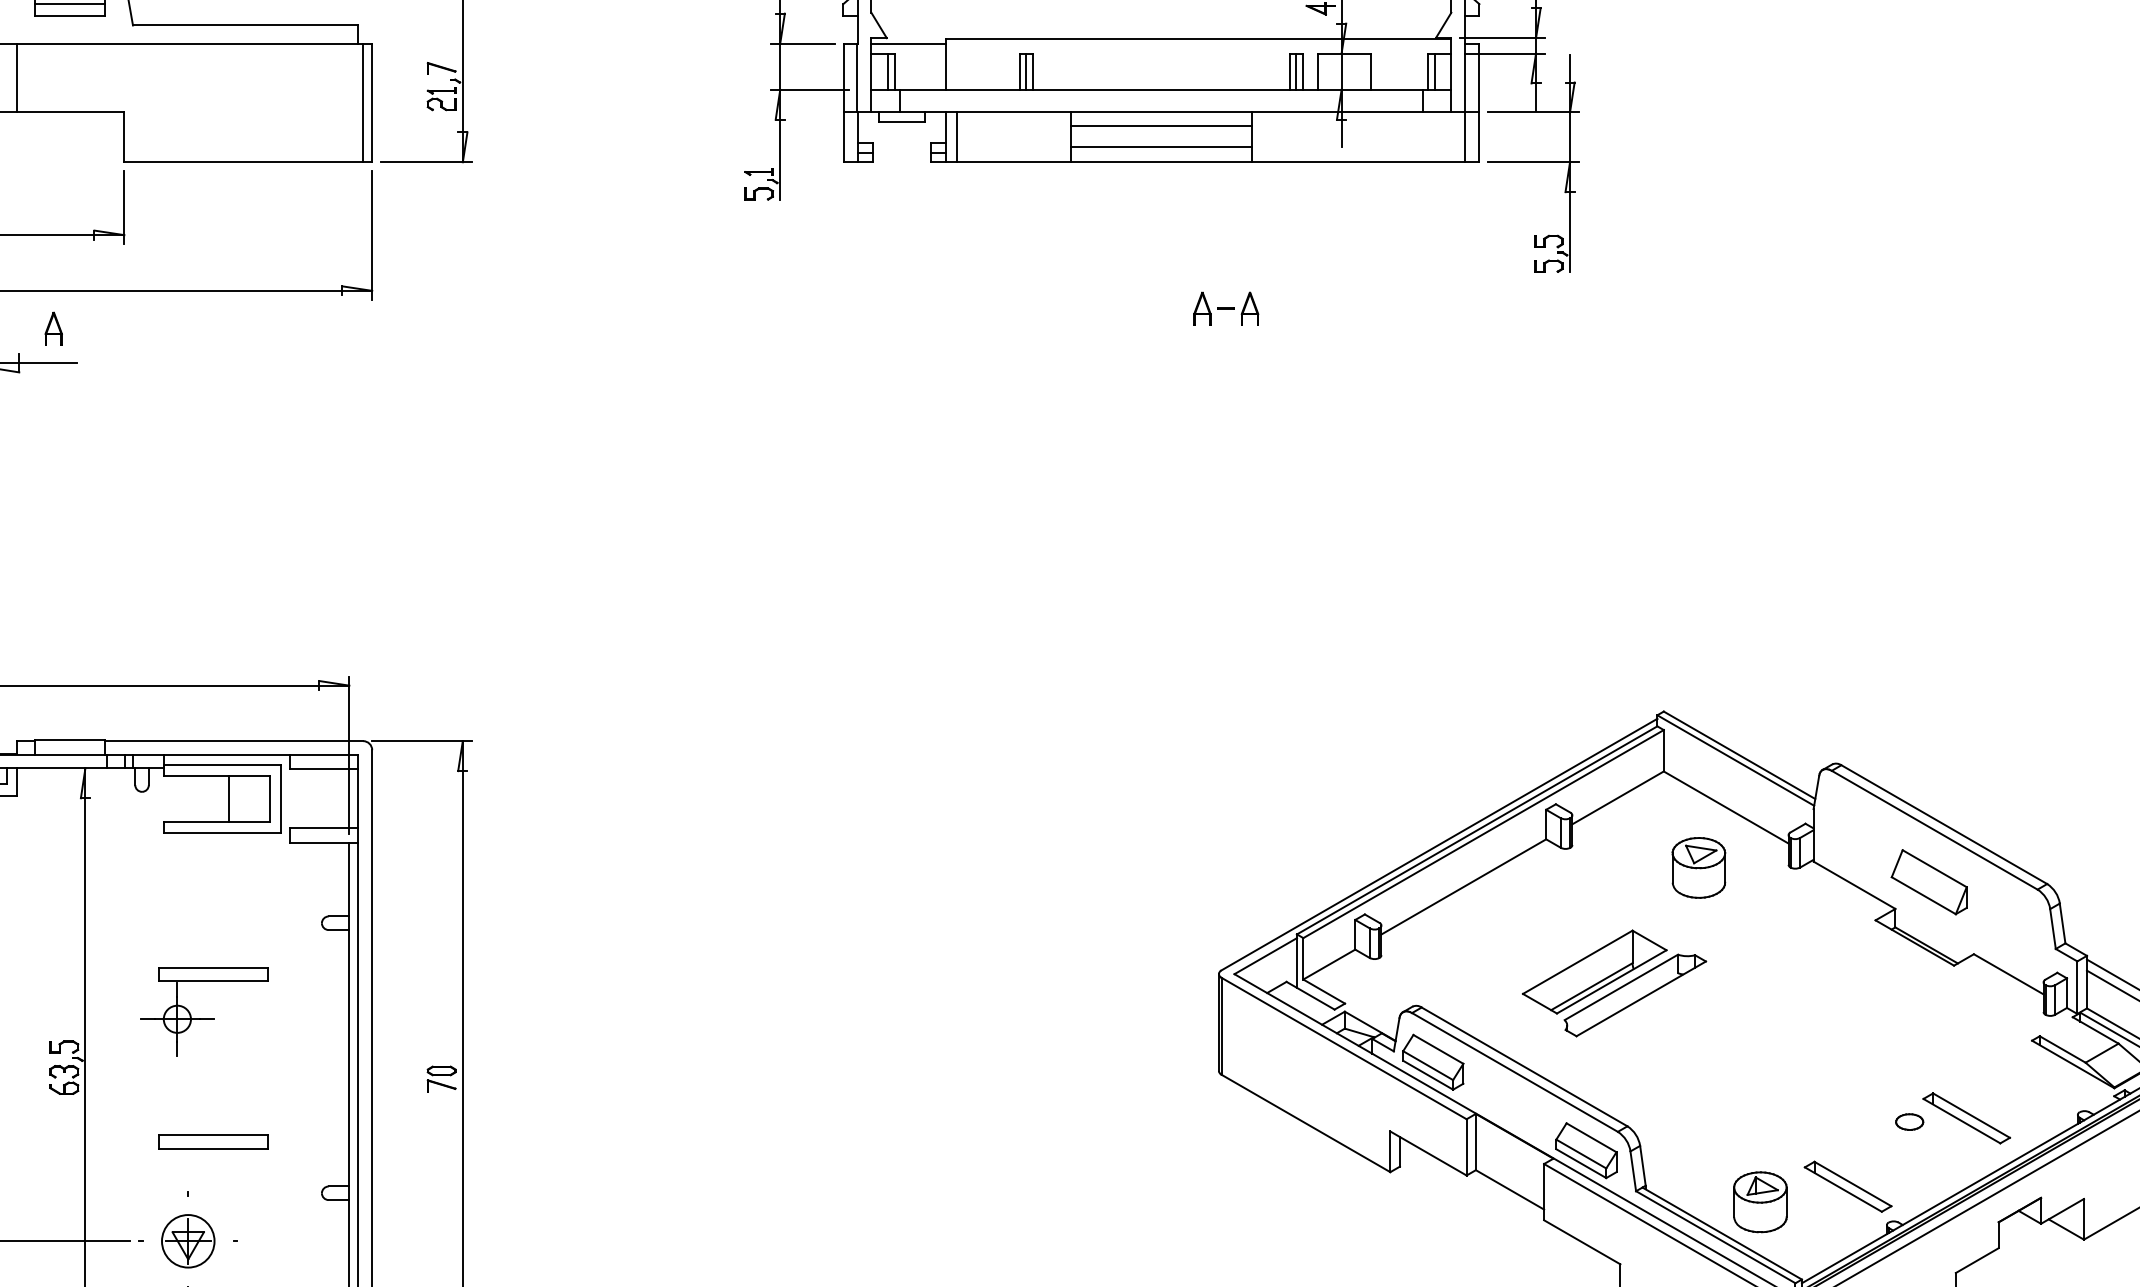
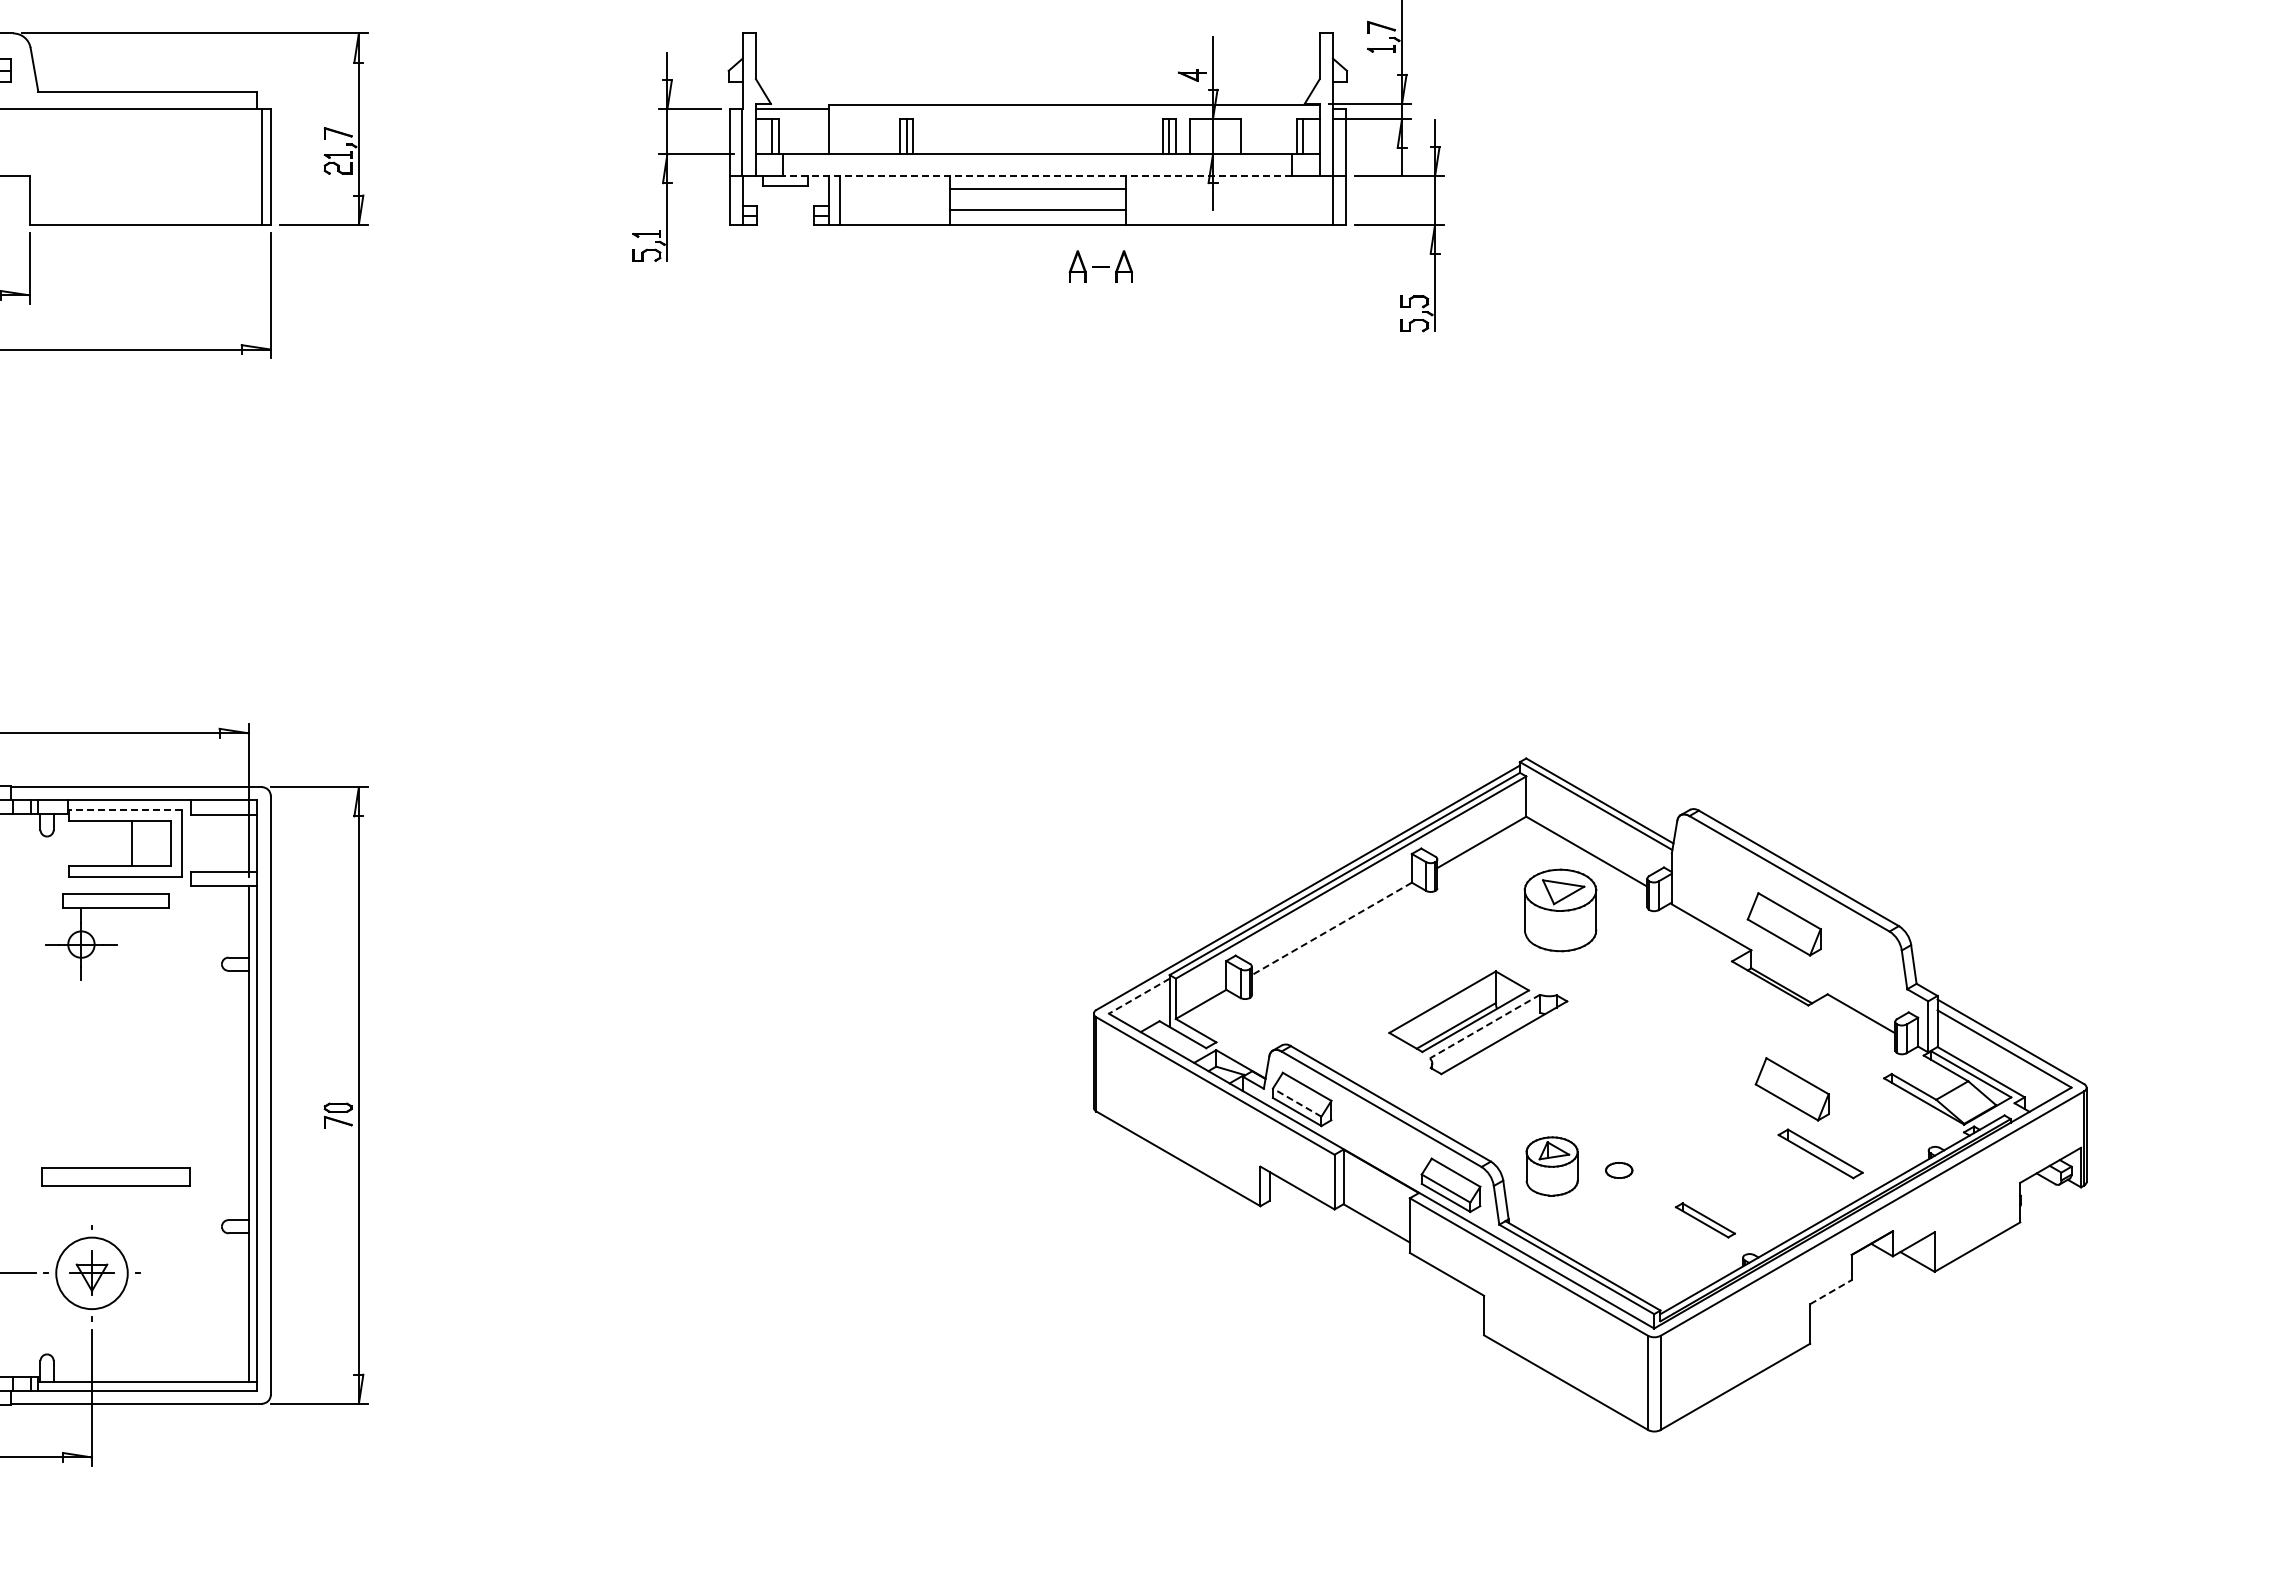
line: (1160, 112) -> (1037, 176), solid -> dashed
part: (1225, 308) -> (1100, 266), moved
line: (222, 765) -> (125, 810), solid -> dashed
part: (1698, 867) -> (1559, 910), size x1.4
line: (1463, 887) -> (1331, 929), solid -> dashed
line: (1264, 956) -> (1138, 996), solid -> dashed
line: (1620, 987) -> (1484, 1026), solid -> dashed
part: (204, 1019) -> (107, 944), moved
part: (1936, 1052) -> (1791, 1089), added
line: (1427, 1065) -> (1296, 1102), solid -> dashed
part: (1909, 1122) -> (1619, 1170), moved
part: (212, 1141) -> (115, 1176), size x1.4
part: (1848, 1186) -> (1705, 1220), size x0.7
part: (1759, 1202) -> (1551, 1166), moved
circle: (187, 1240) -> (91, 1272), size x1.4
line: (1977, 1259) -> (1831, 1291), solid -> dashed

